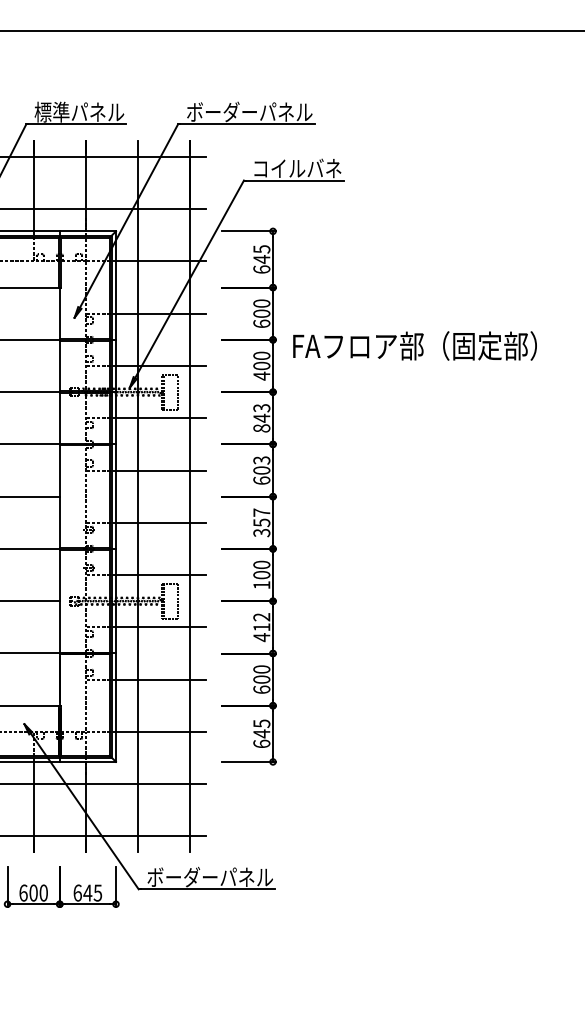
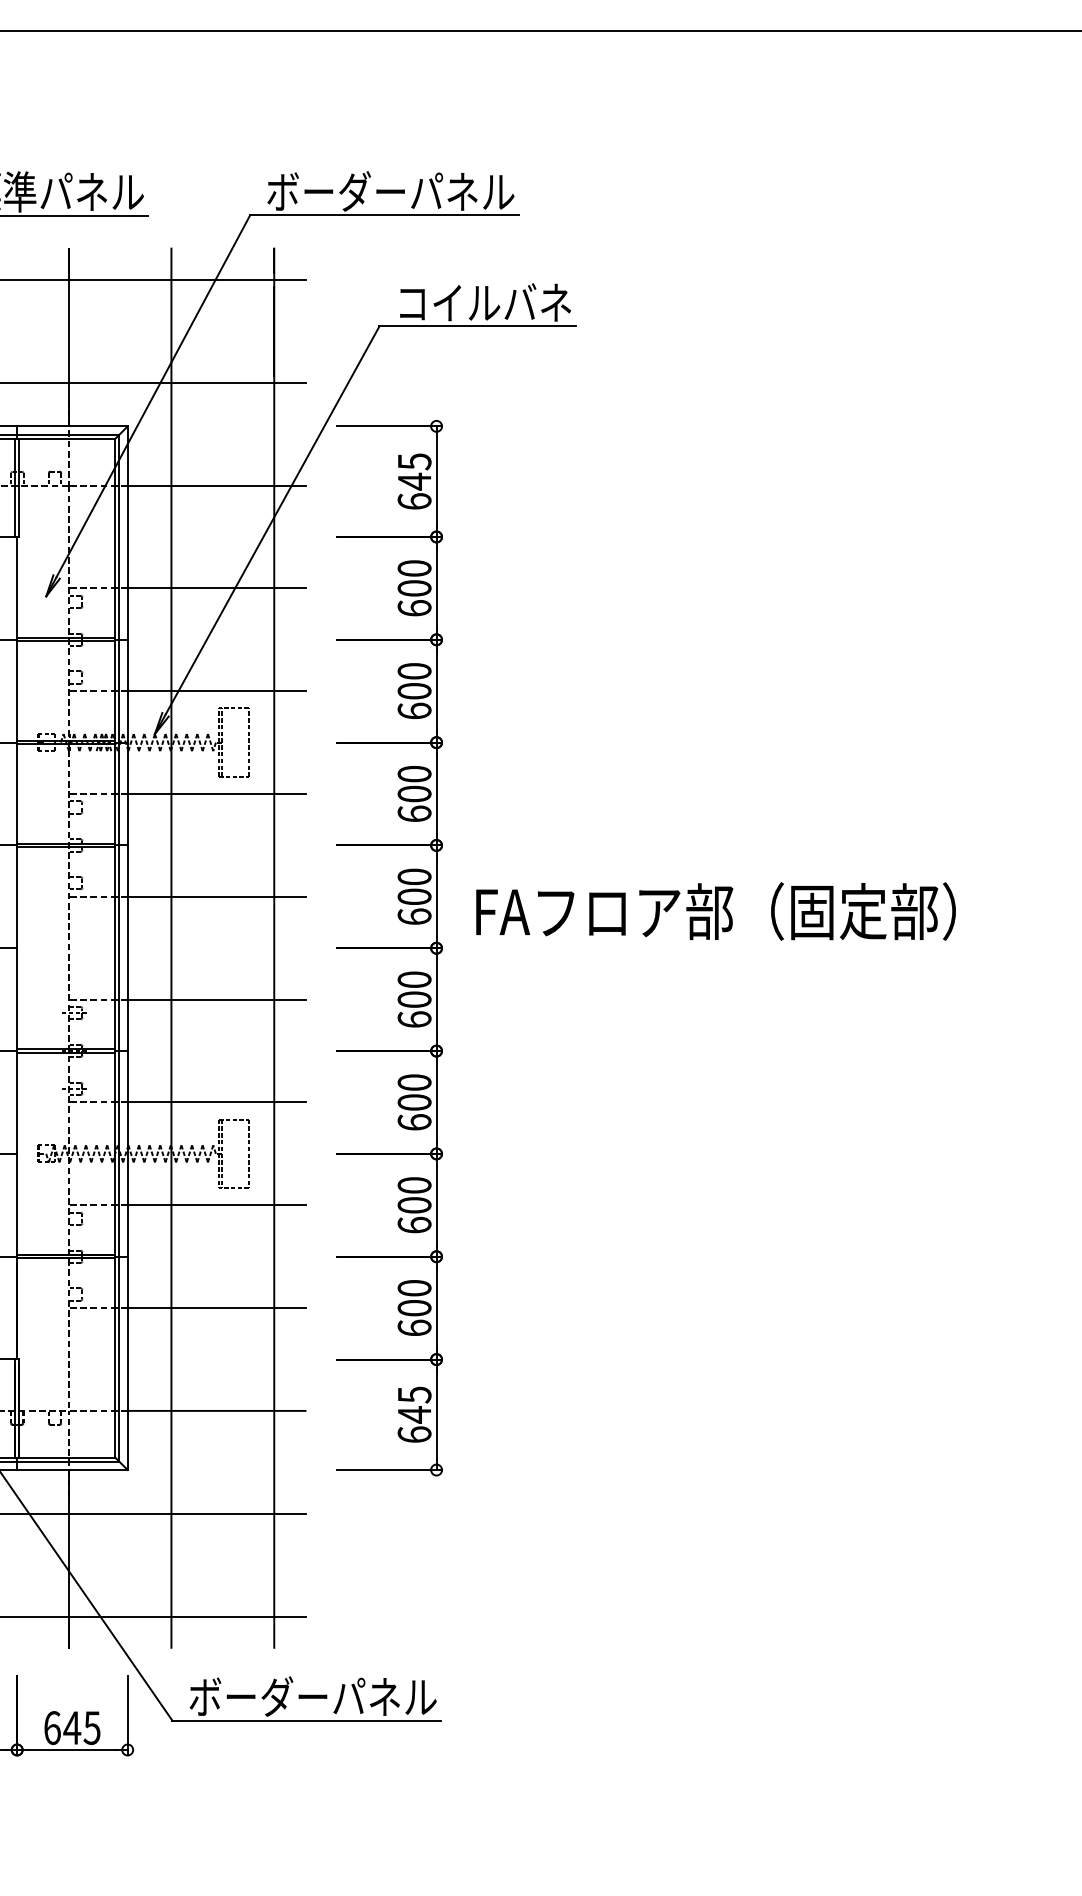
text: (414, 345) -> (714, 910), moved
text: (261, 375) -> (413, 709), 400 -> 600
text: (261, 418) -> (413, 794), 843 -> 600
text: (261, 460) -> (413, 877), 603 -> 600
text: (261, 522) -> (413, 999), 357 -> 600
text: (261, 585) -> (413, 1122), 100 -> 600
text: (261, 627) -> (413, 1205), 412 -> 600

